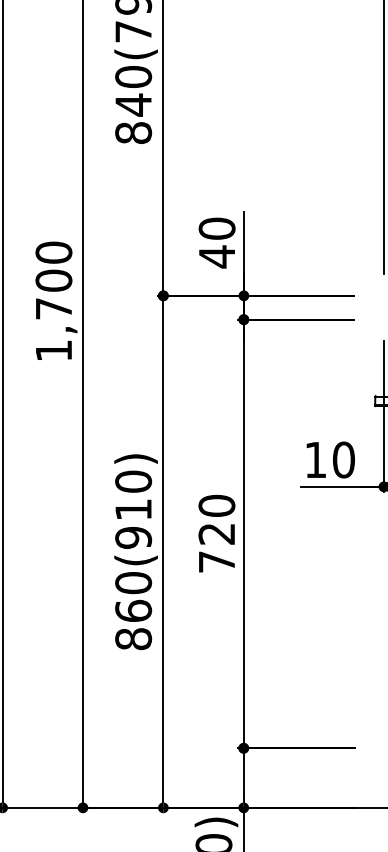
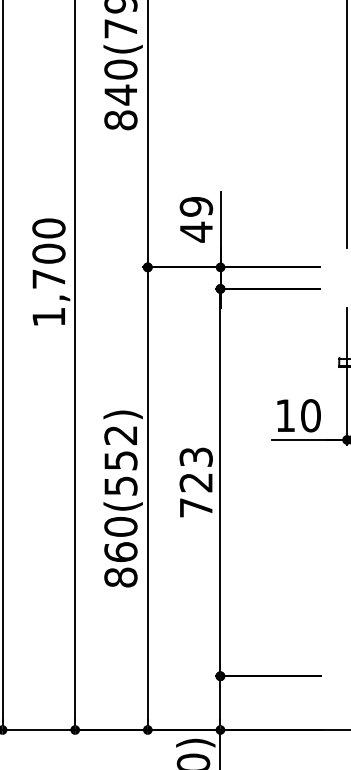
text: (216, 228) -> (195, 206), 40 -> 49
text: (216, 505) -> (195, 456), 720 -> 723
text: (133, 509) -> (120, 460), 860(910) -> 860(552)

